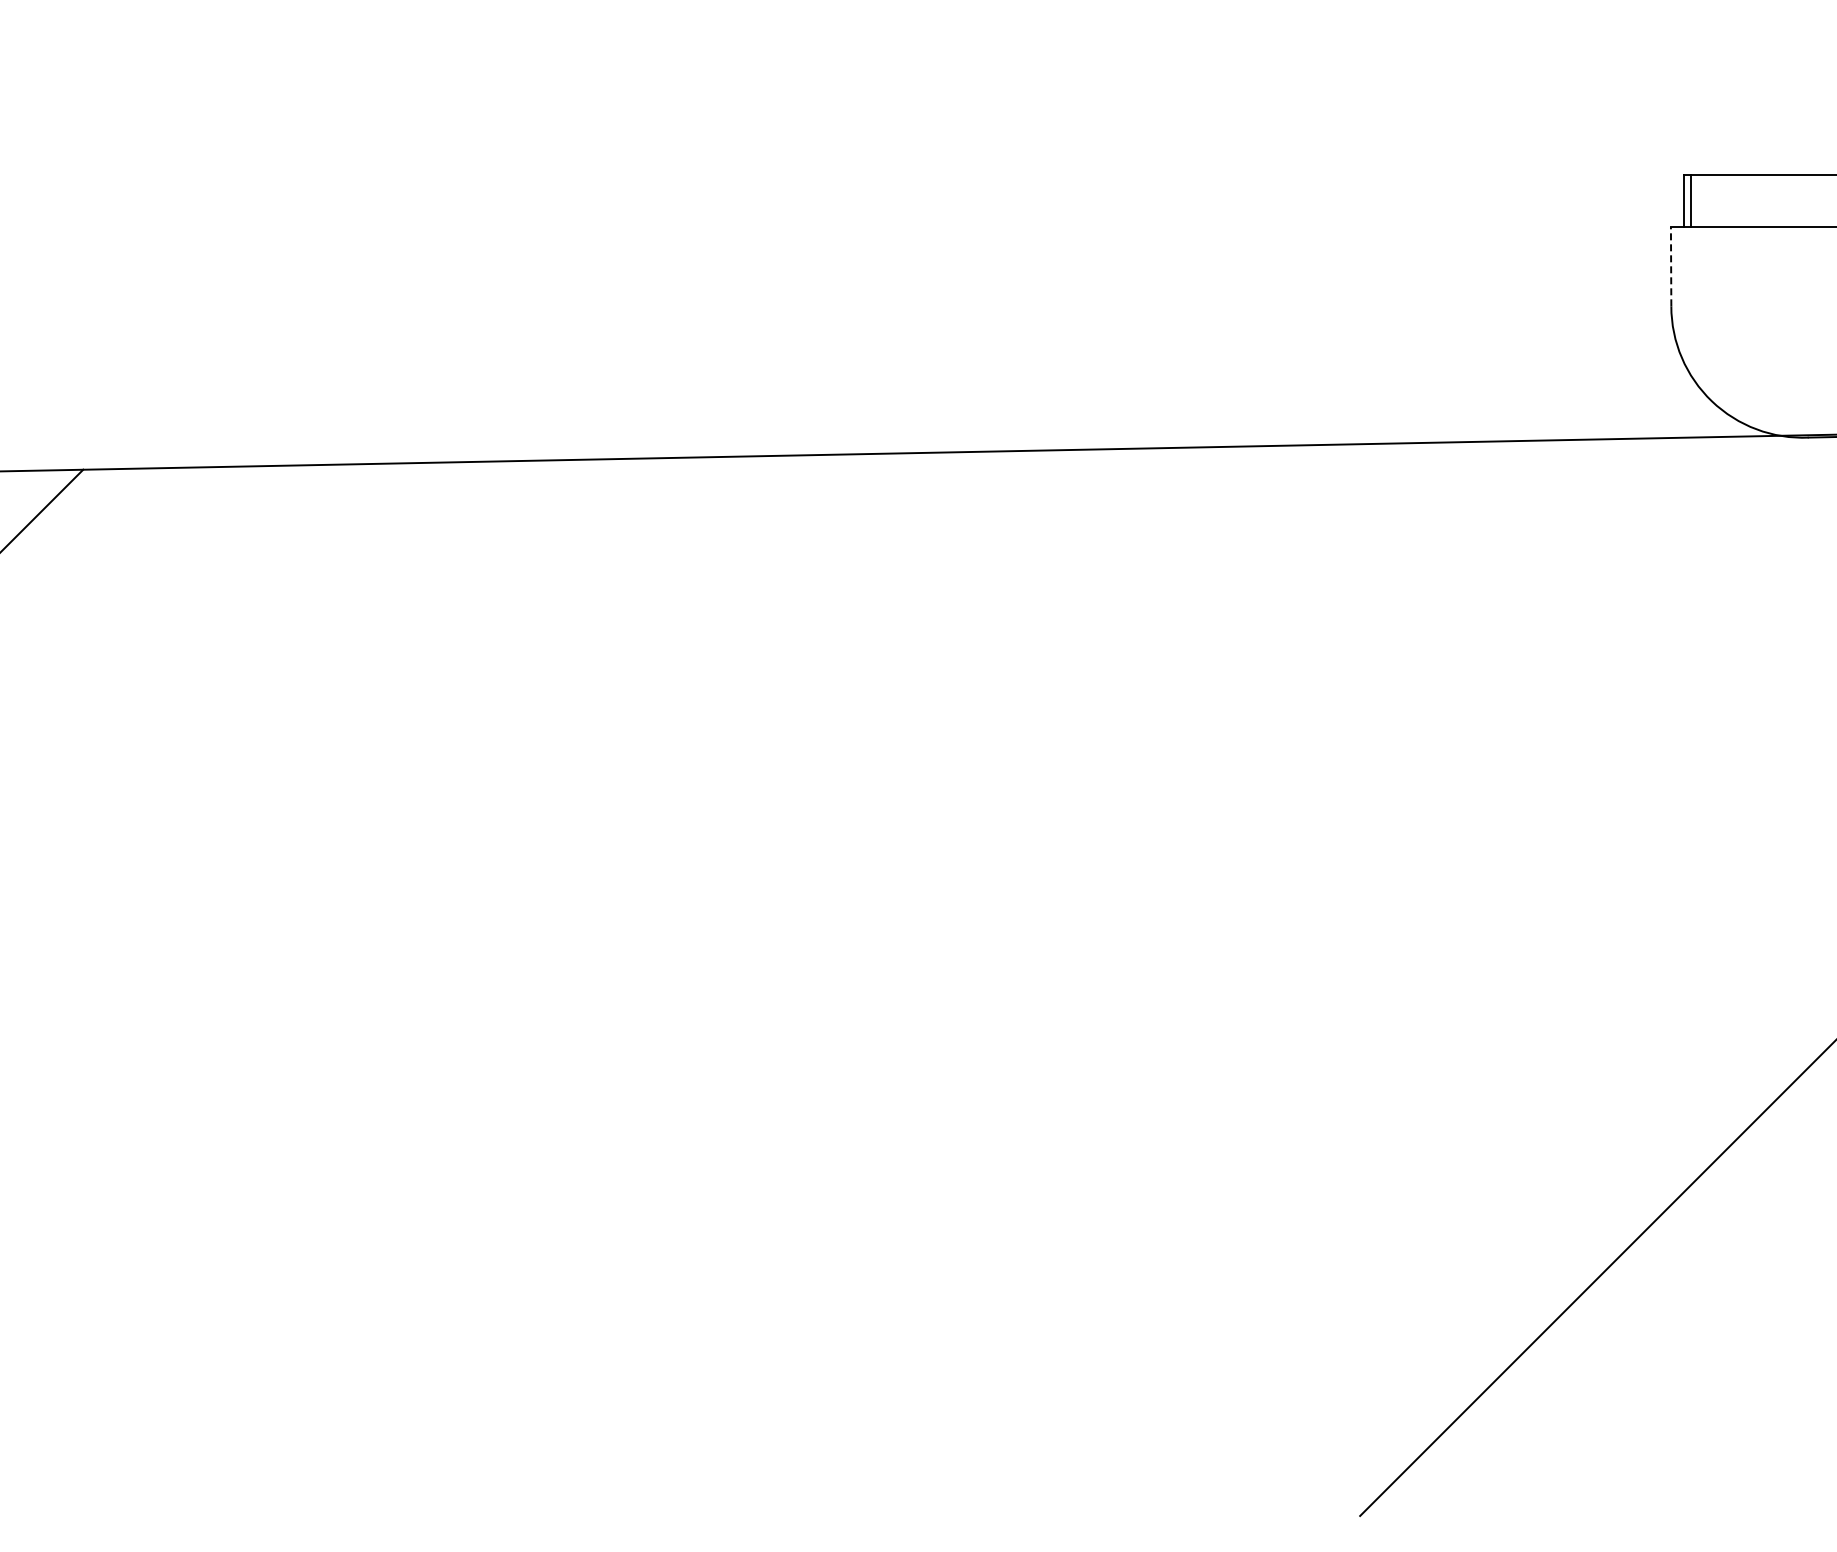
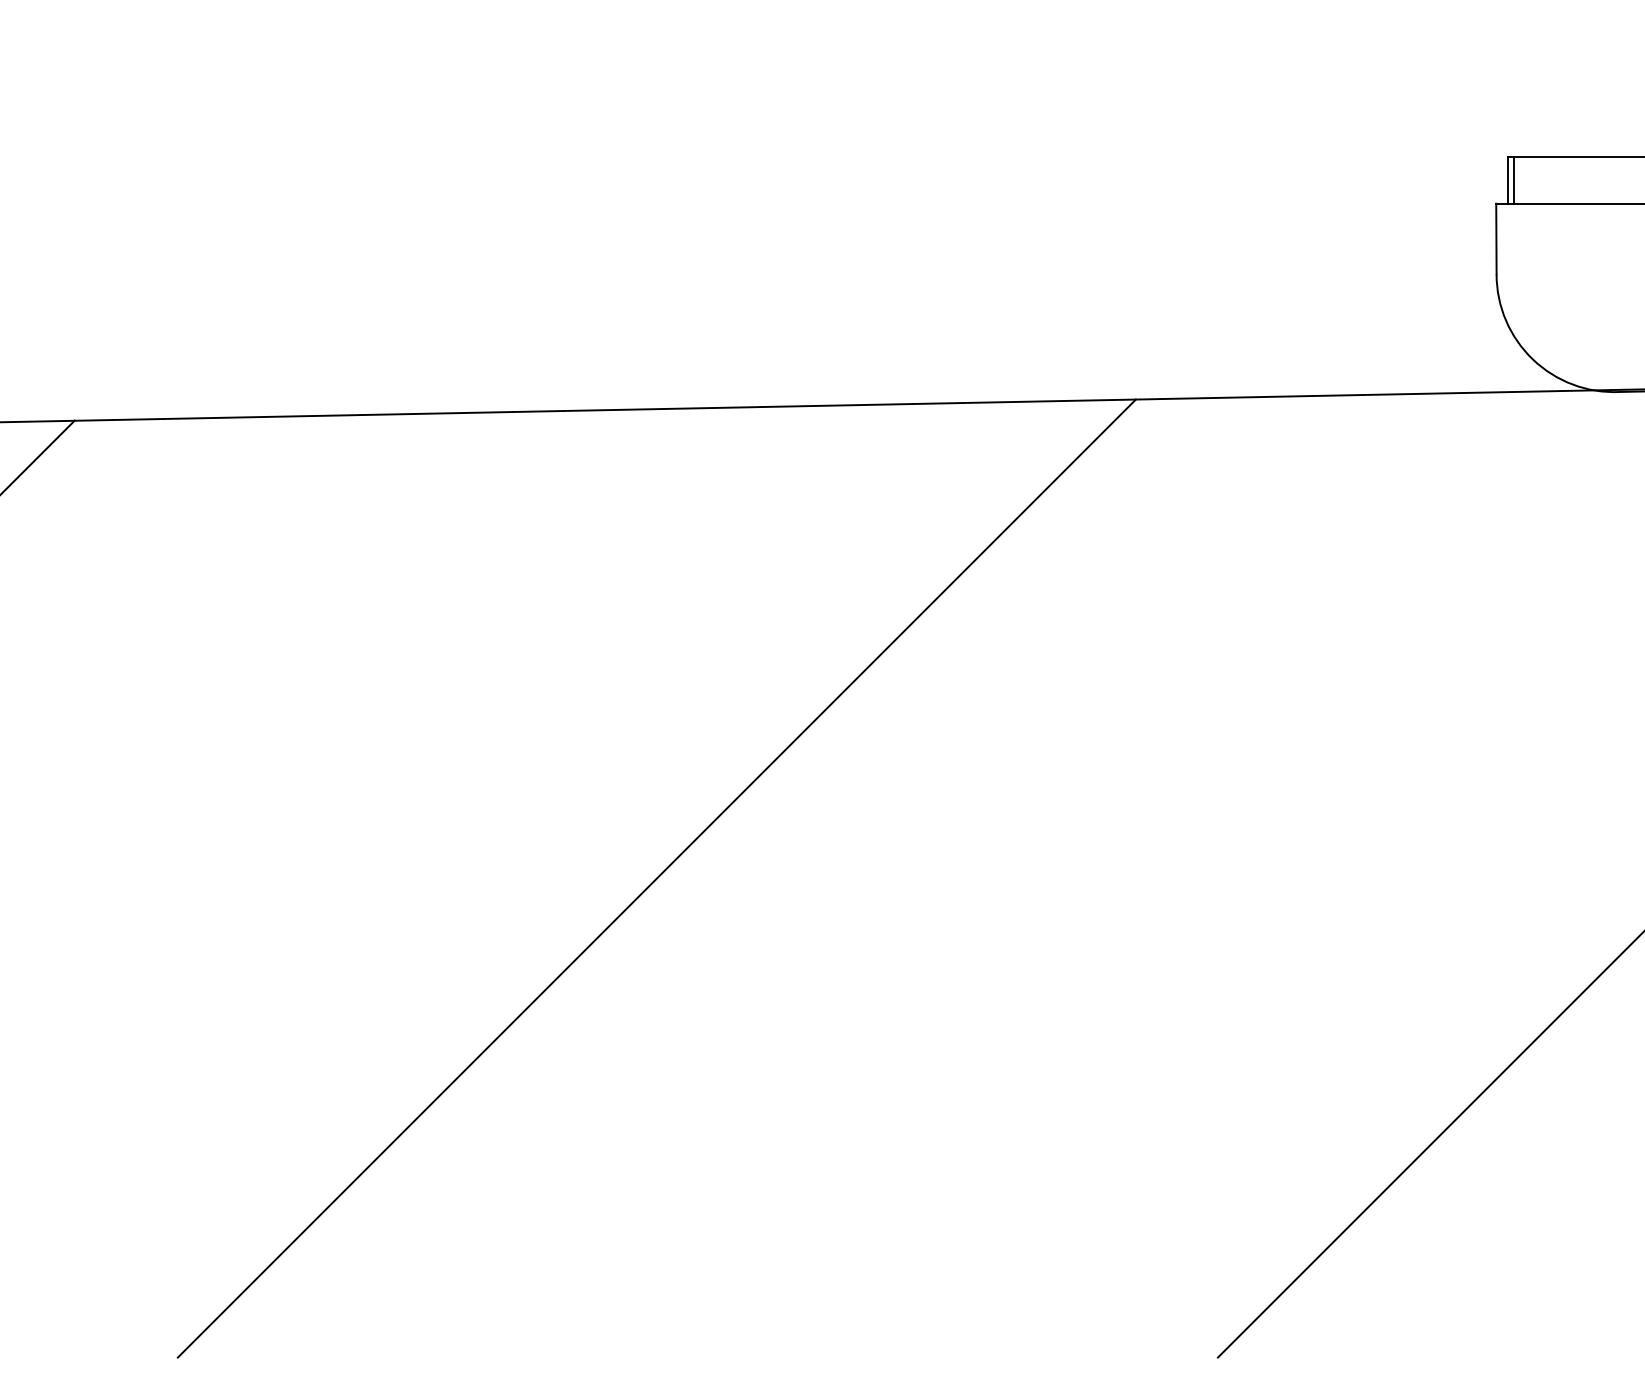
line: (1671, 266) -> (1496, 238), dashed -> solid
line: (733, 981) -> (656, 879), added

